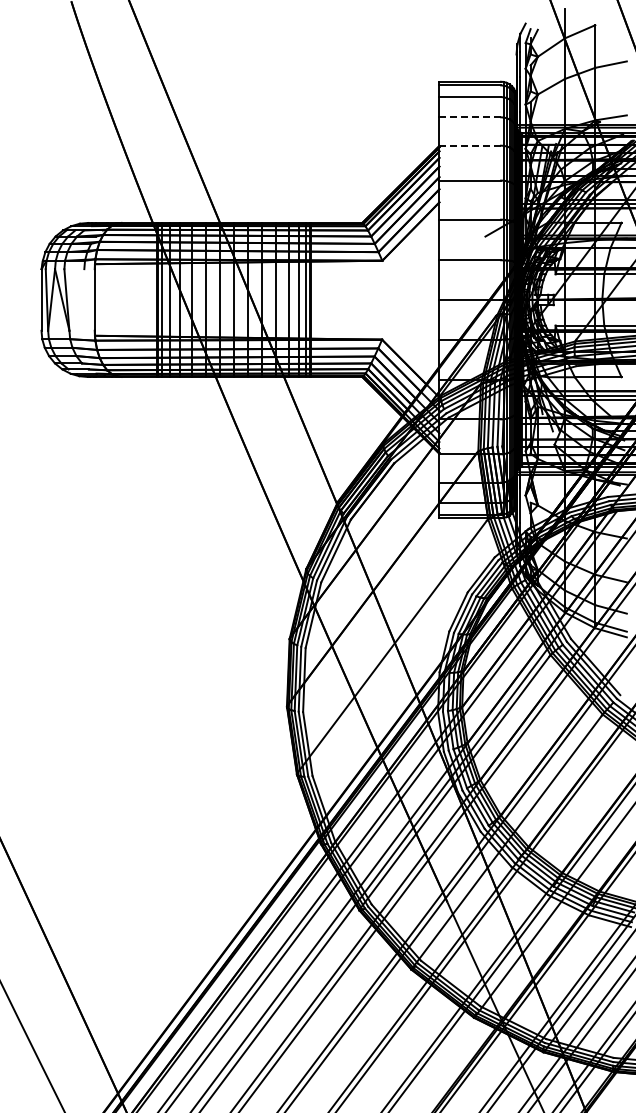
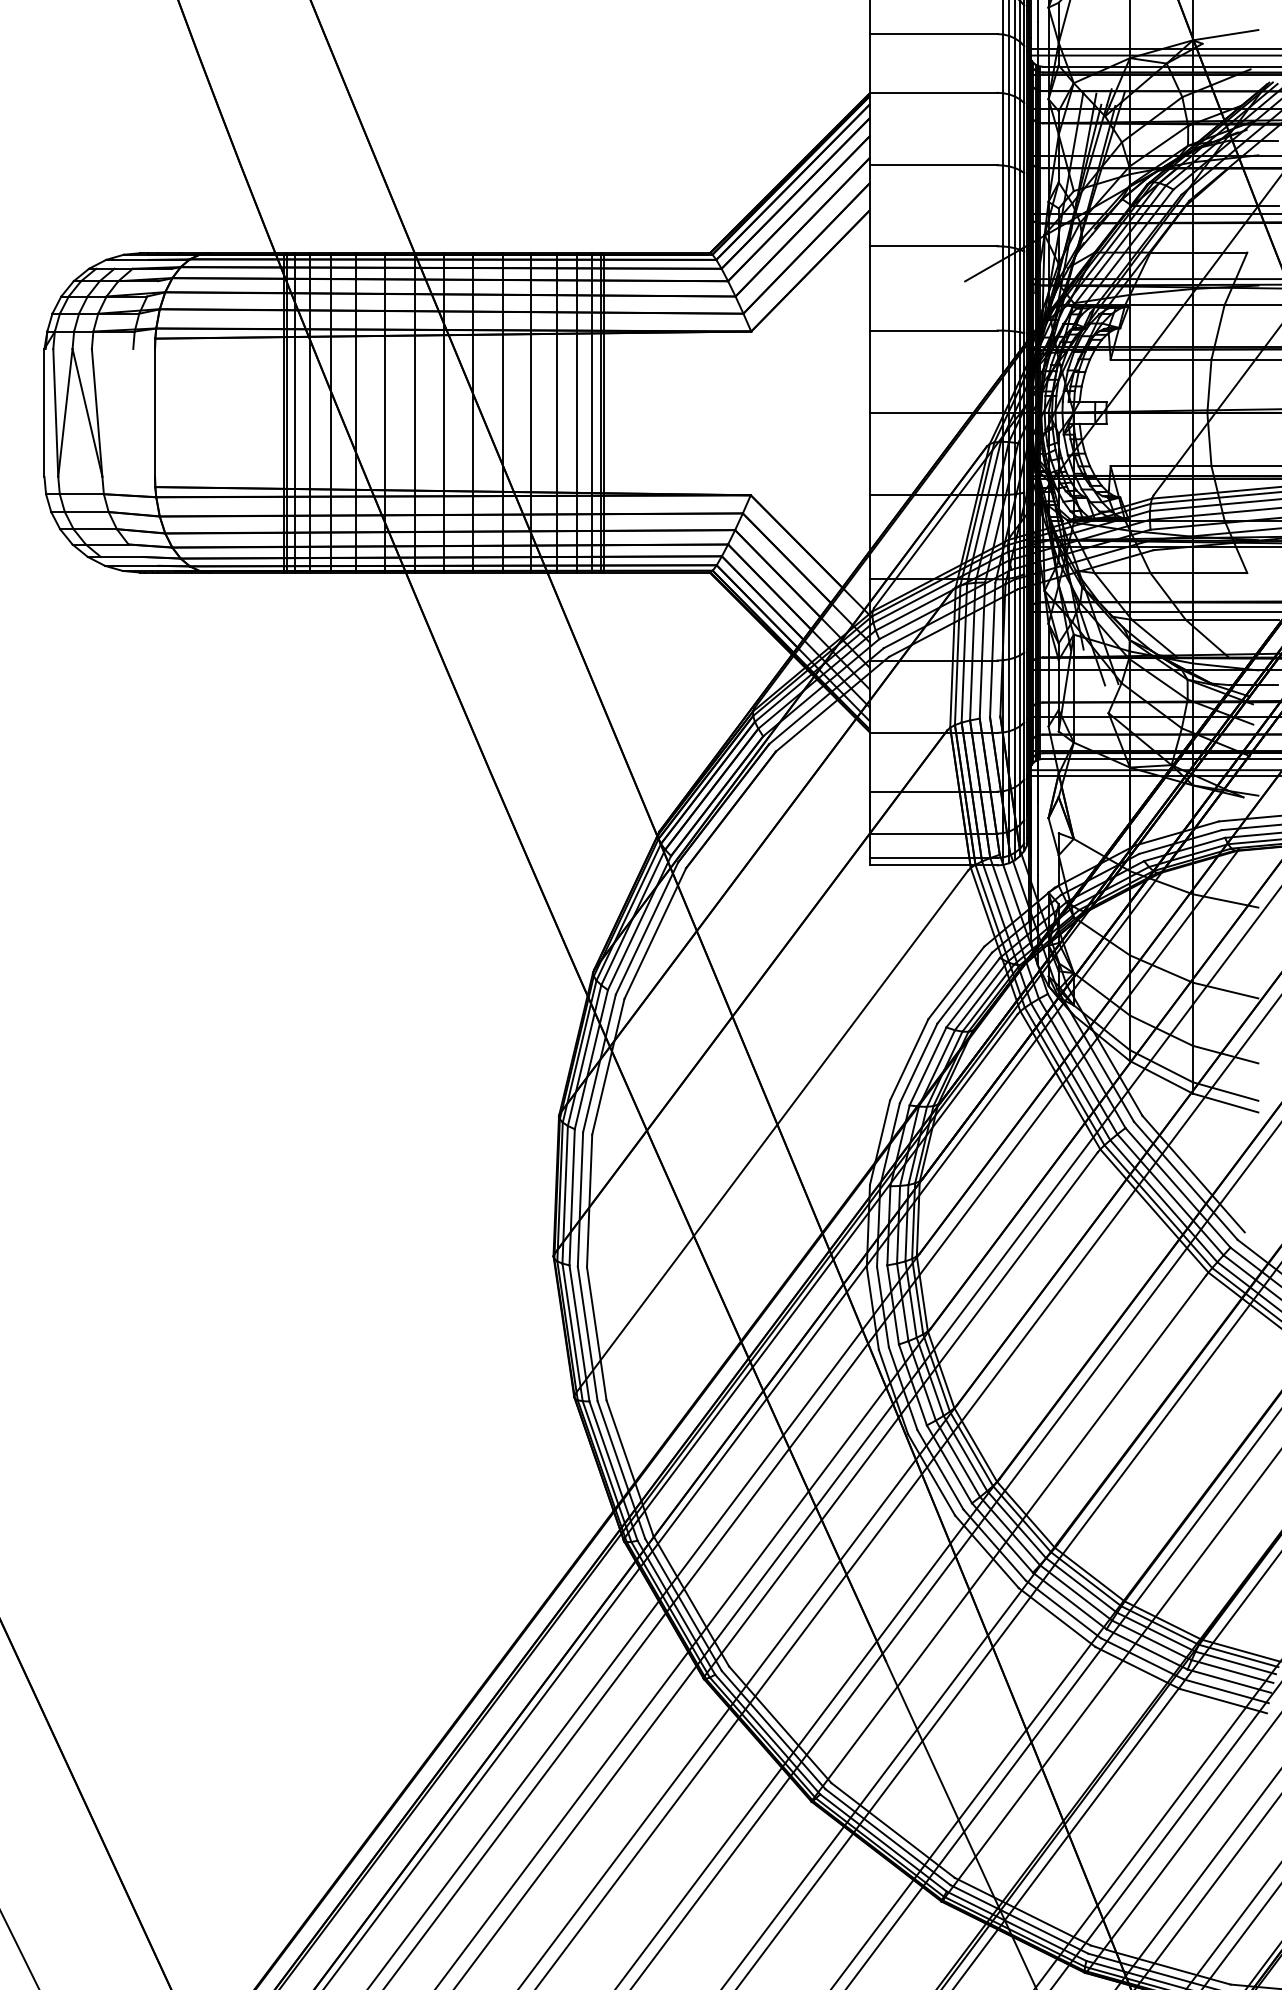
line: (470, 117) -> (934, 34), dashed -> solid
line: (470, 145) -> (934, 92), dashed -> solid

